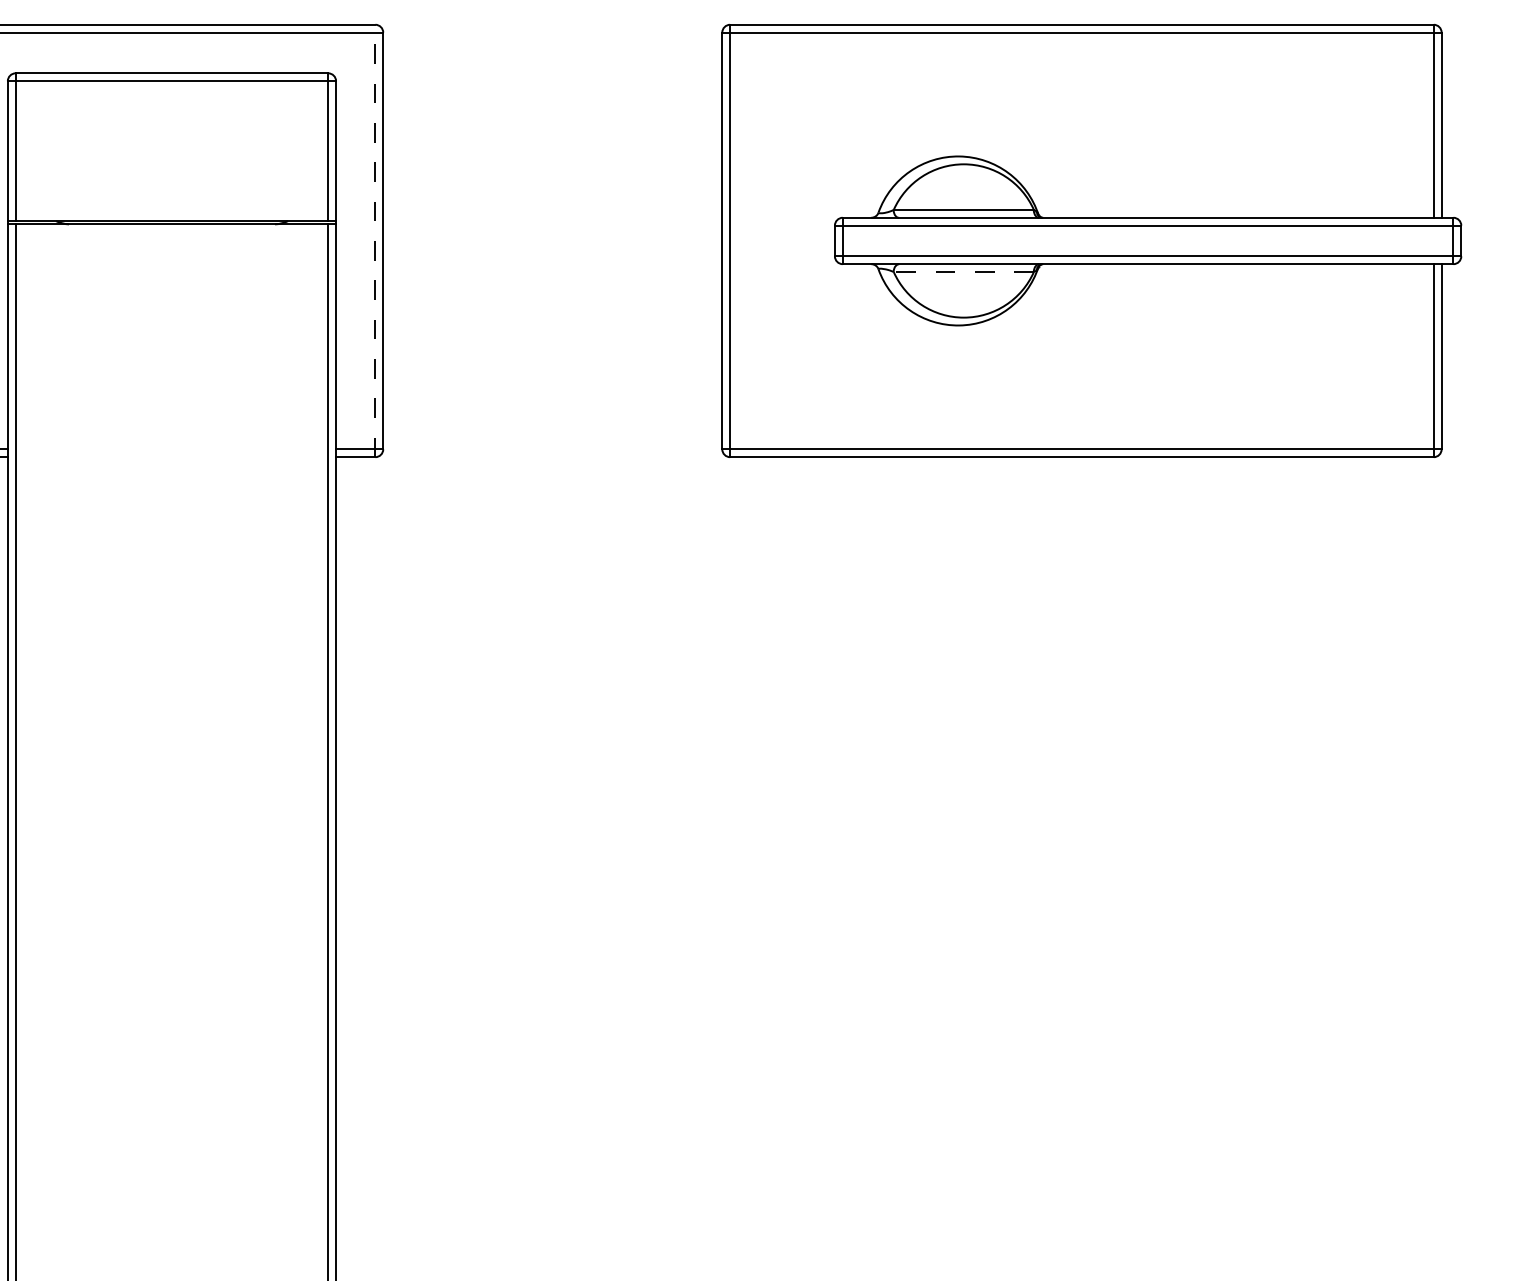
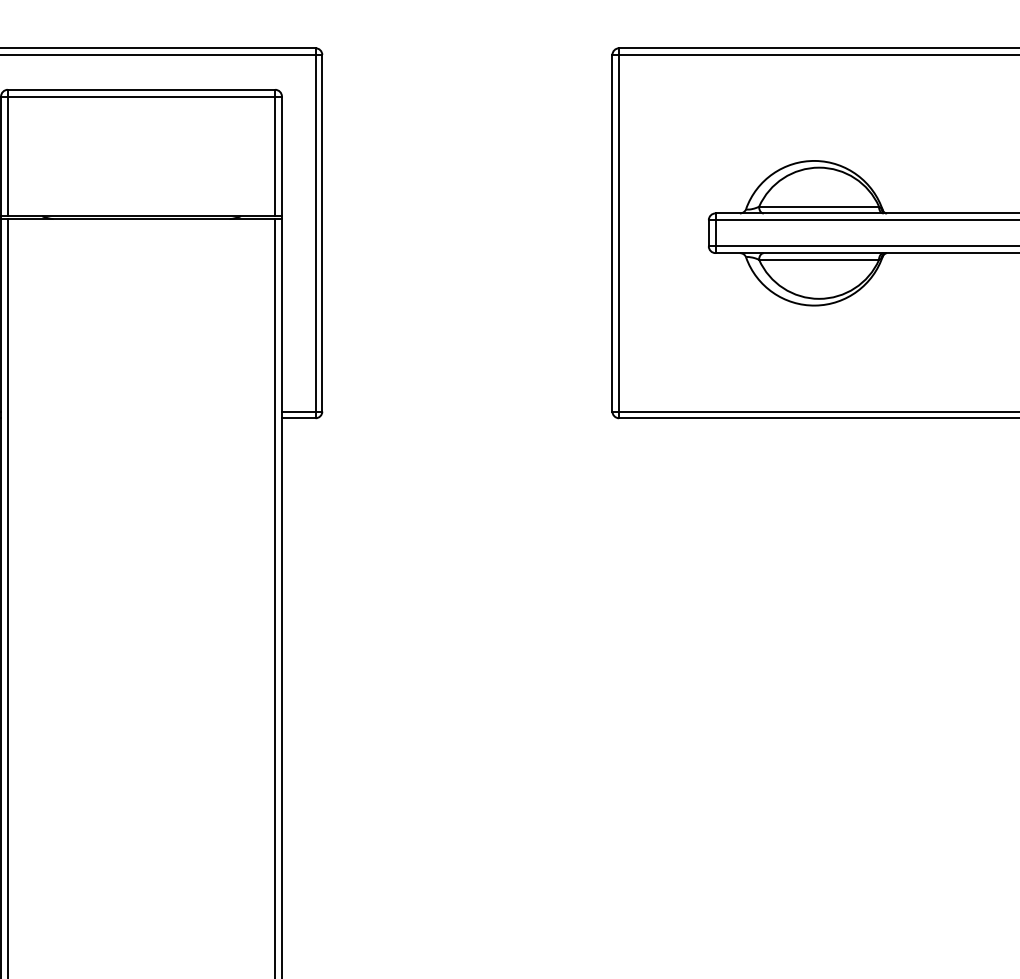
line: (375, 240) -> (315, 232), dashed -> solid
line: (963, 272) -> (818, 260), dashed -> solid

